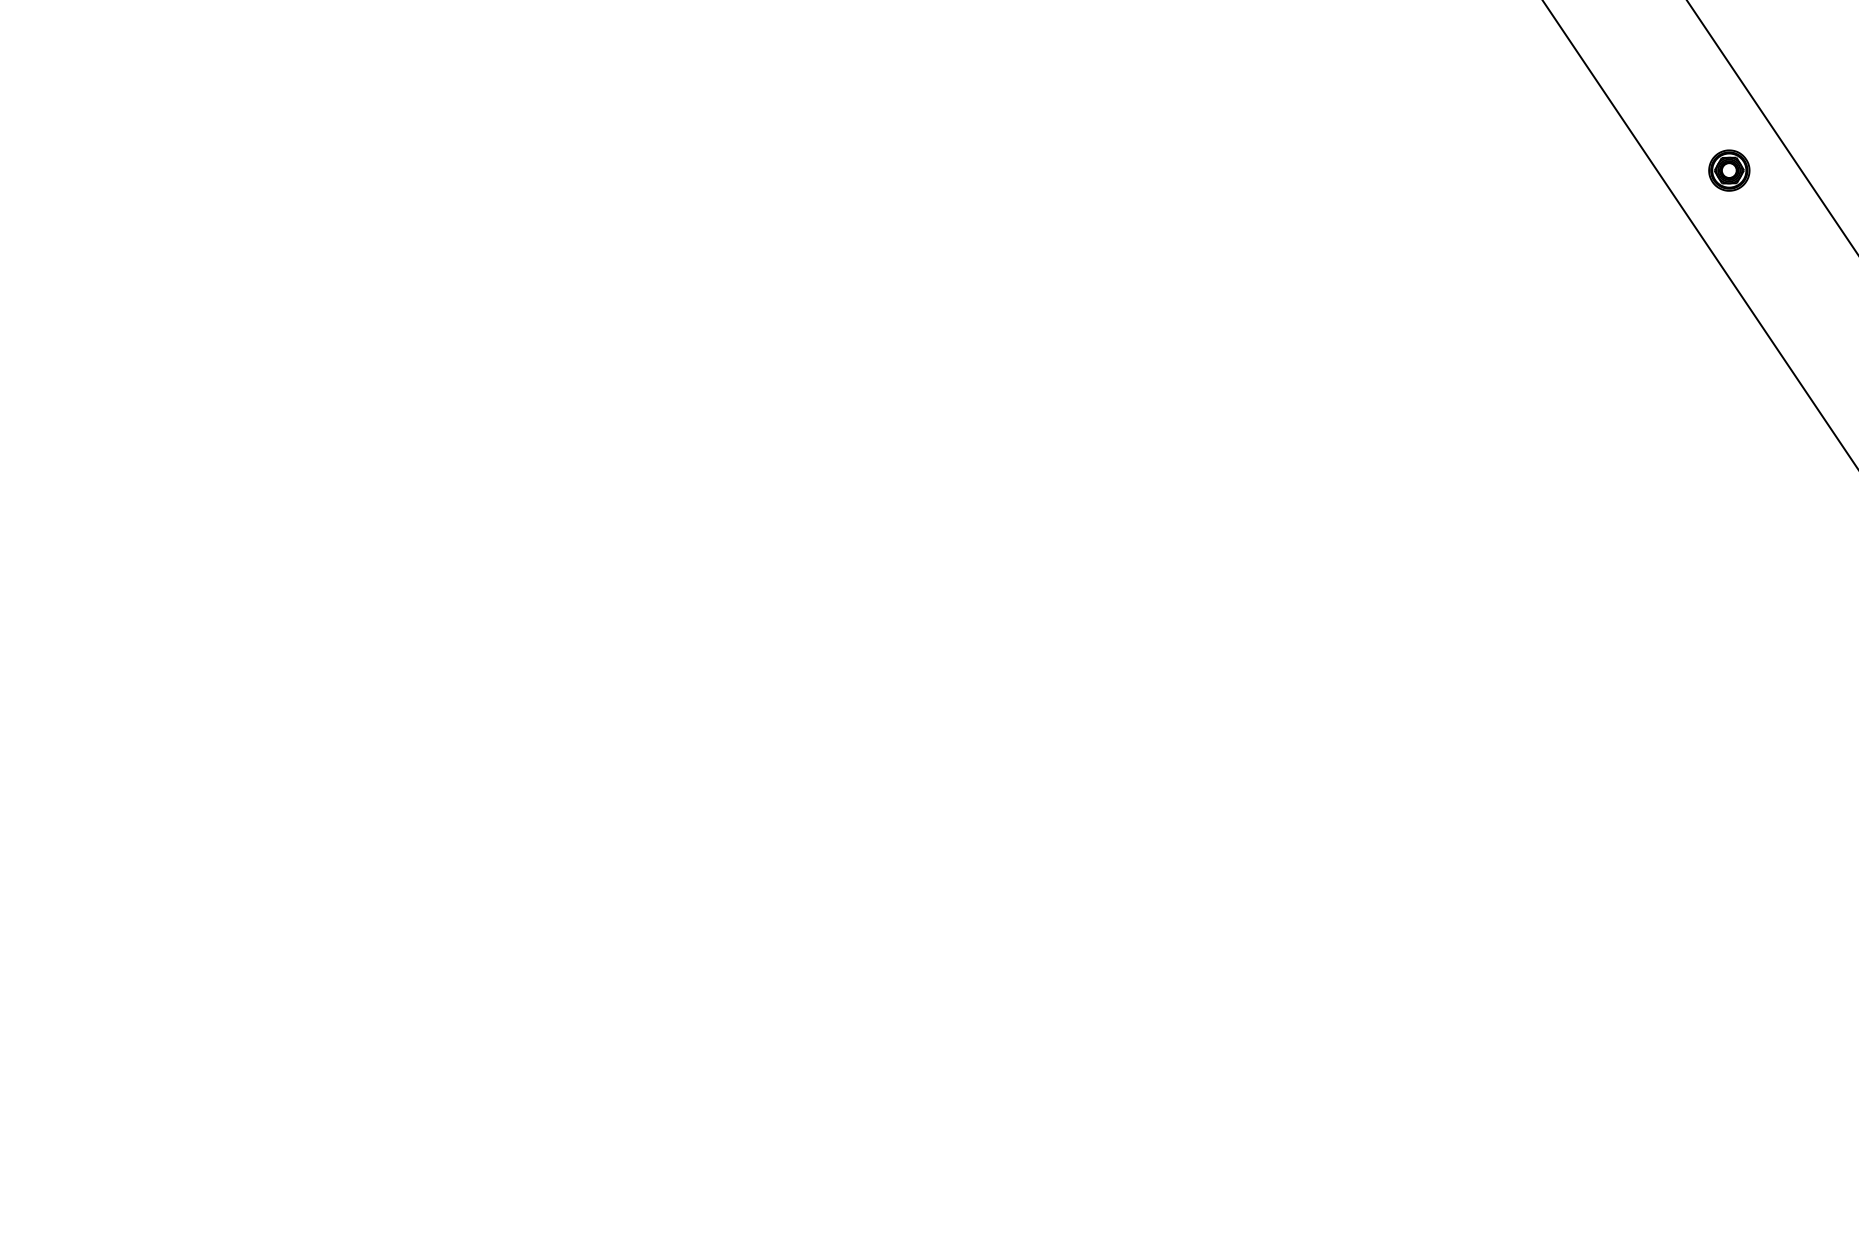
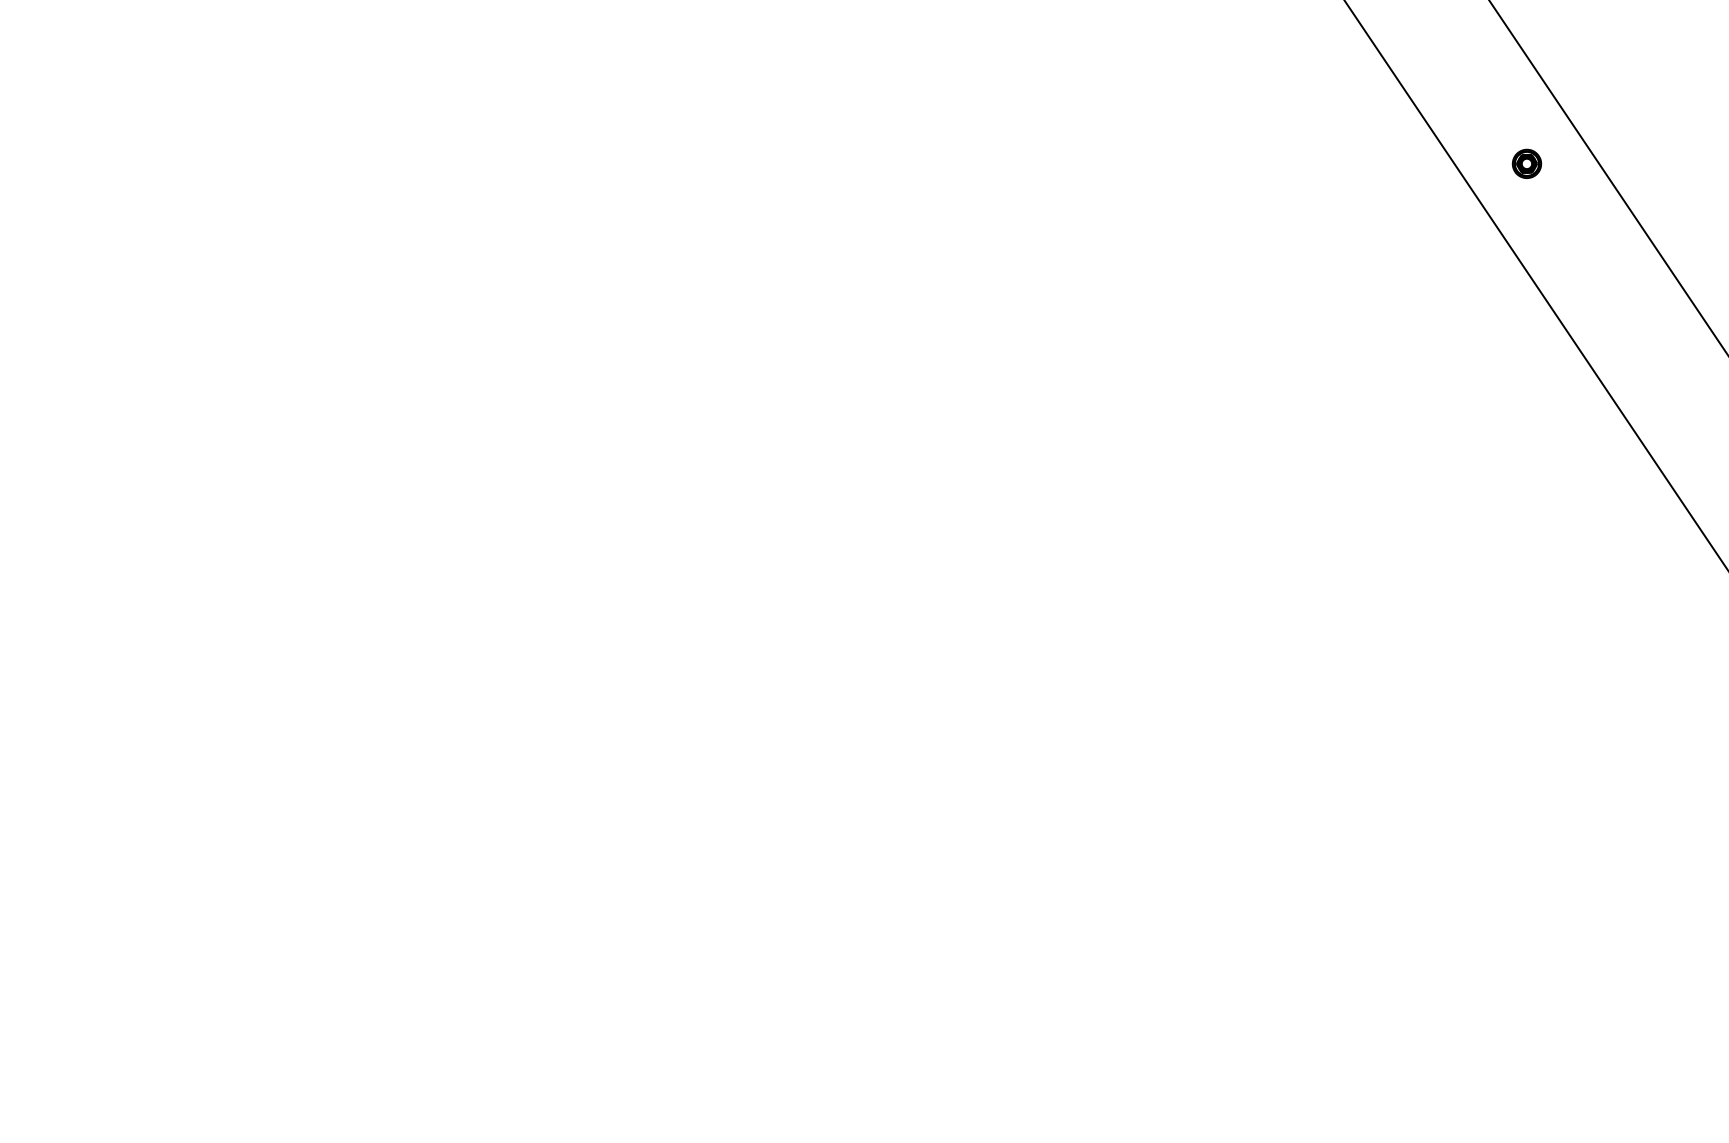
part: (1729, 170) -> (1527, 163), size x0.7

